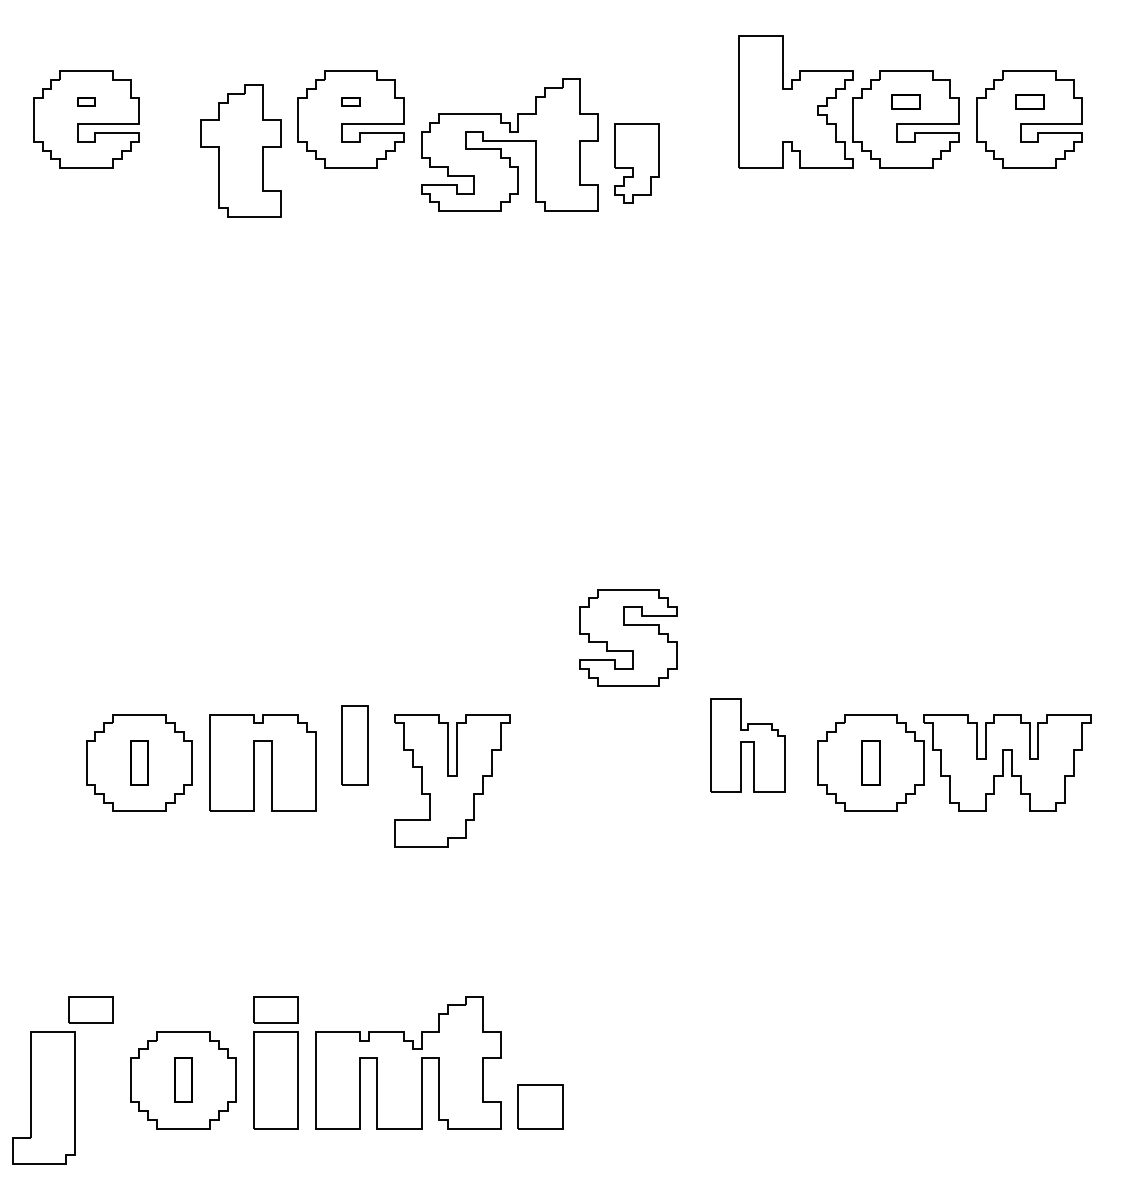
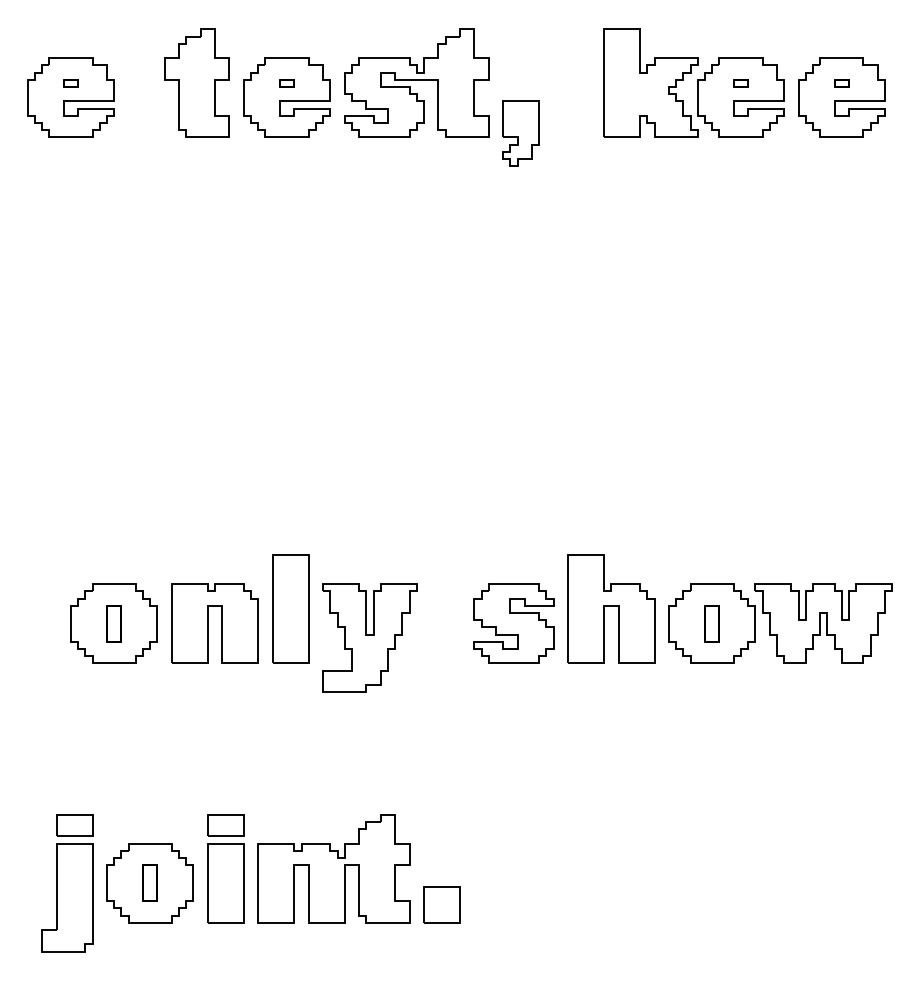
part: (905, 101) -> (740, 82), size x0.62
part: (1029, 101) -> (841, 82), size x0.62
part: (509, 144) -> (416, 82), moved
part: (240, 150) -> (196, 82), moved
part: (628, 637) -> (513, 623), moved
part: (354, 744) -> (289, 608), size x1.67
part: (747, 744) -> (611, 608), size x1.43
part: (43, 1097) -> (66, 897), moved

